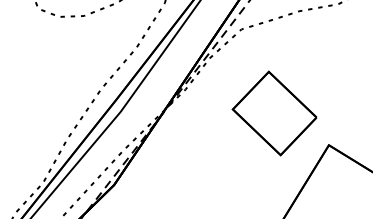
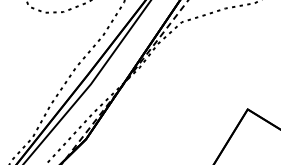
part: (274, 113) -> (206, 85), removed

